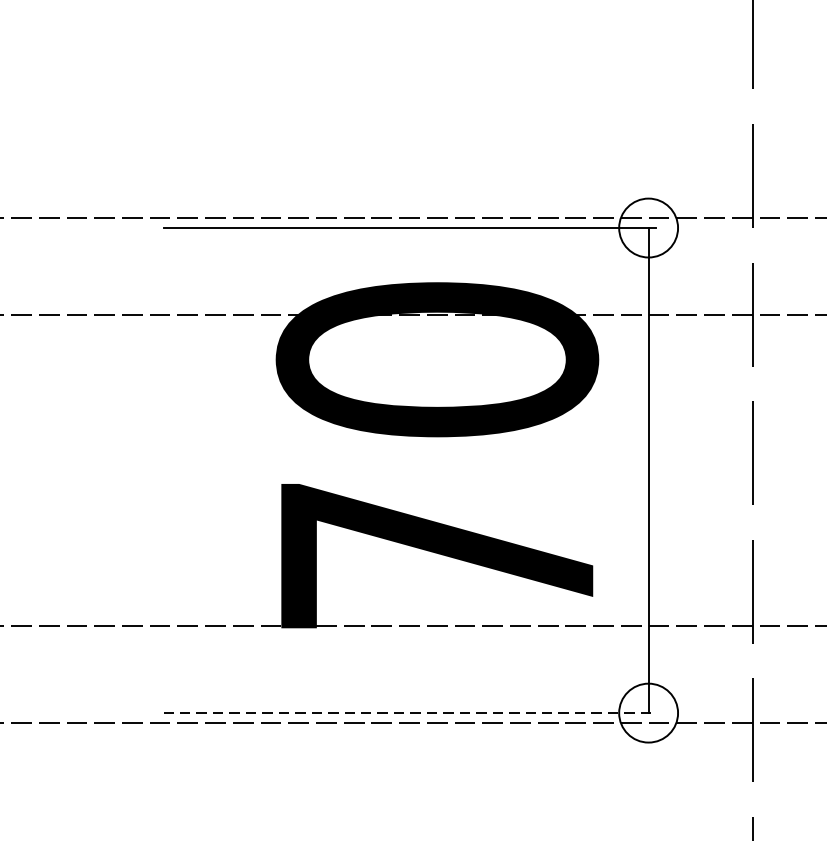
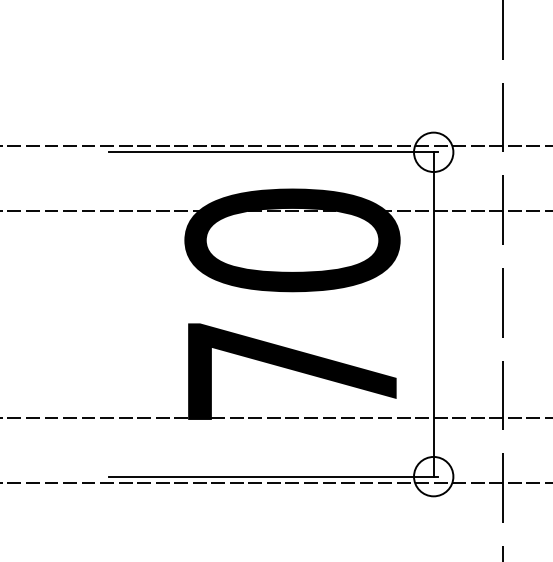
line: (410, 712) -> (274, 476), dashed -> solid

